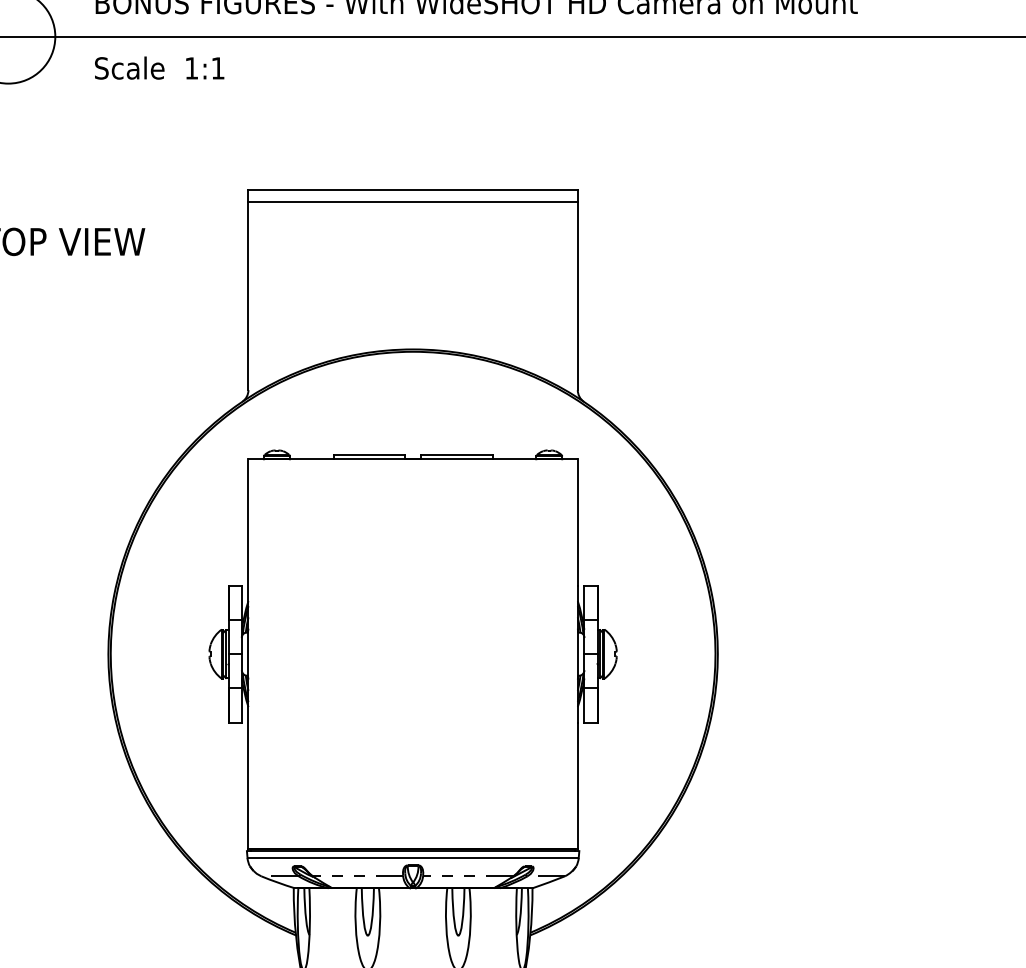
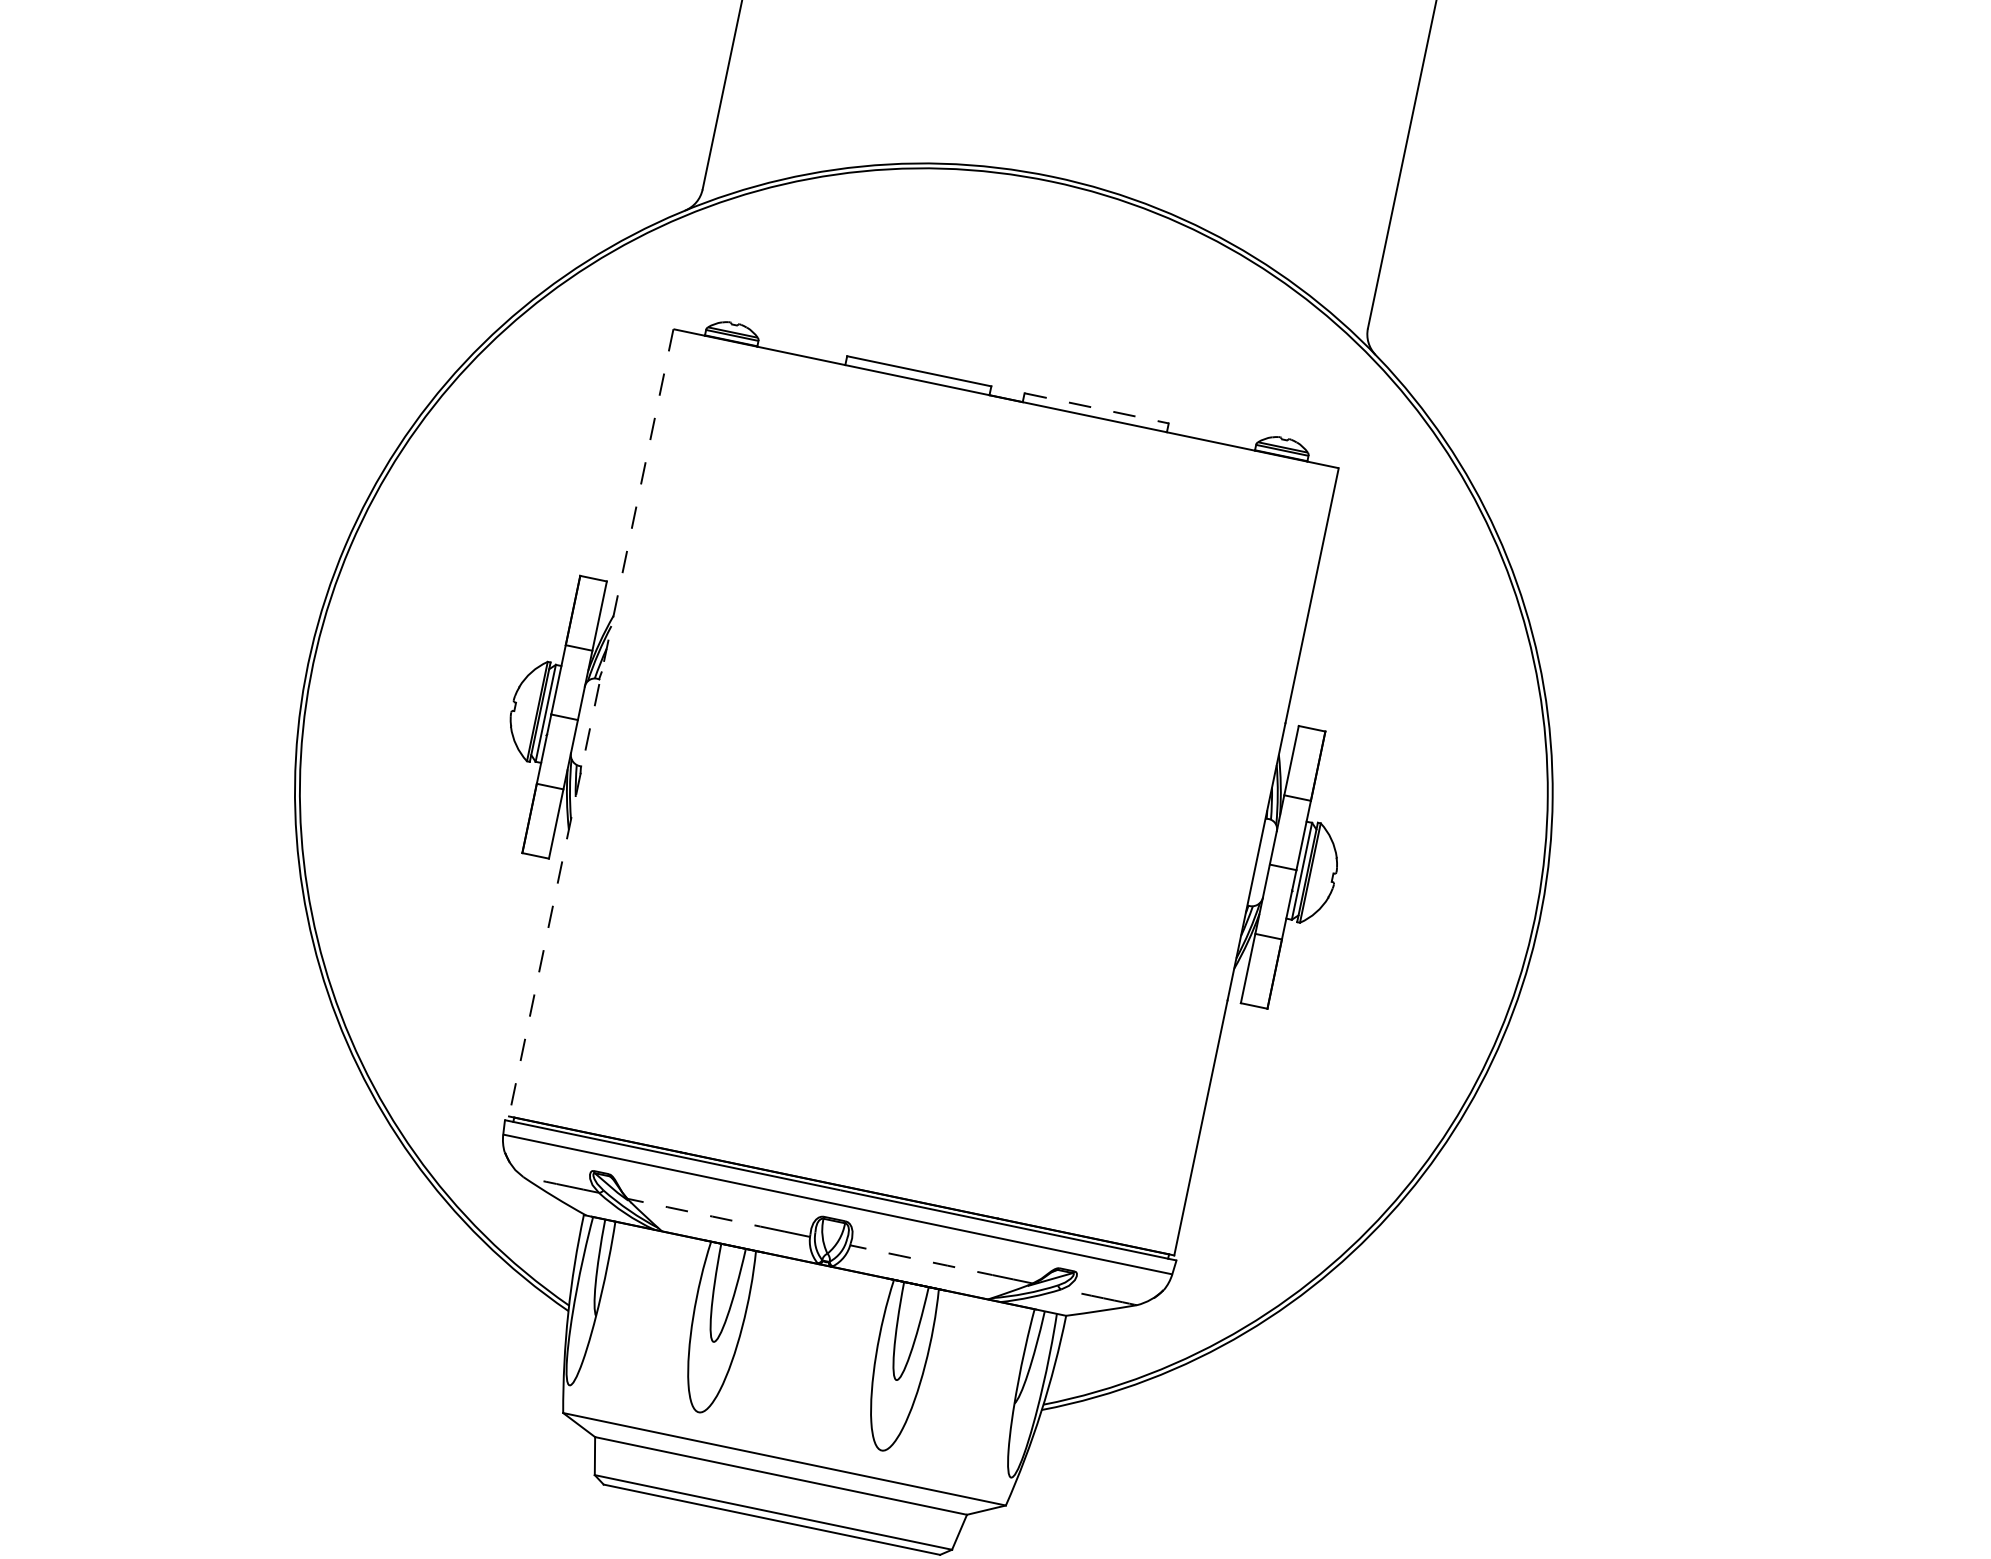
line: (457, 454) -> (1097, 407), solid -> dashed
line: (248, 654) -> (591, 723), solid -> dashed

